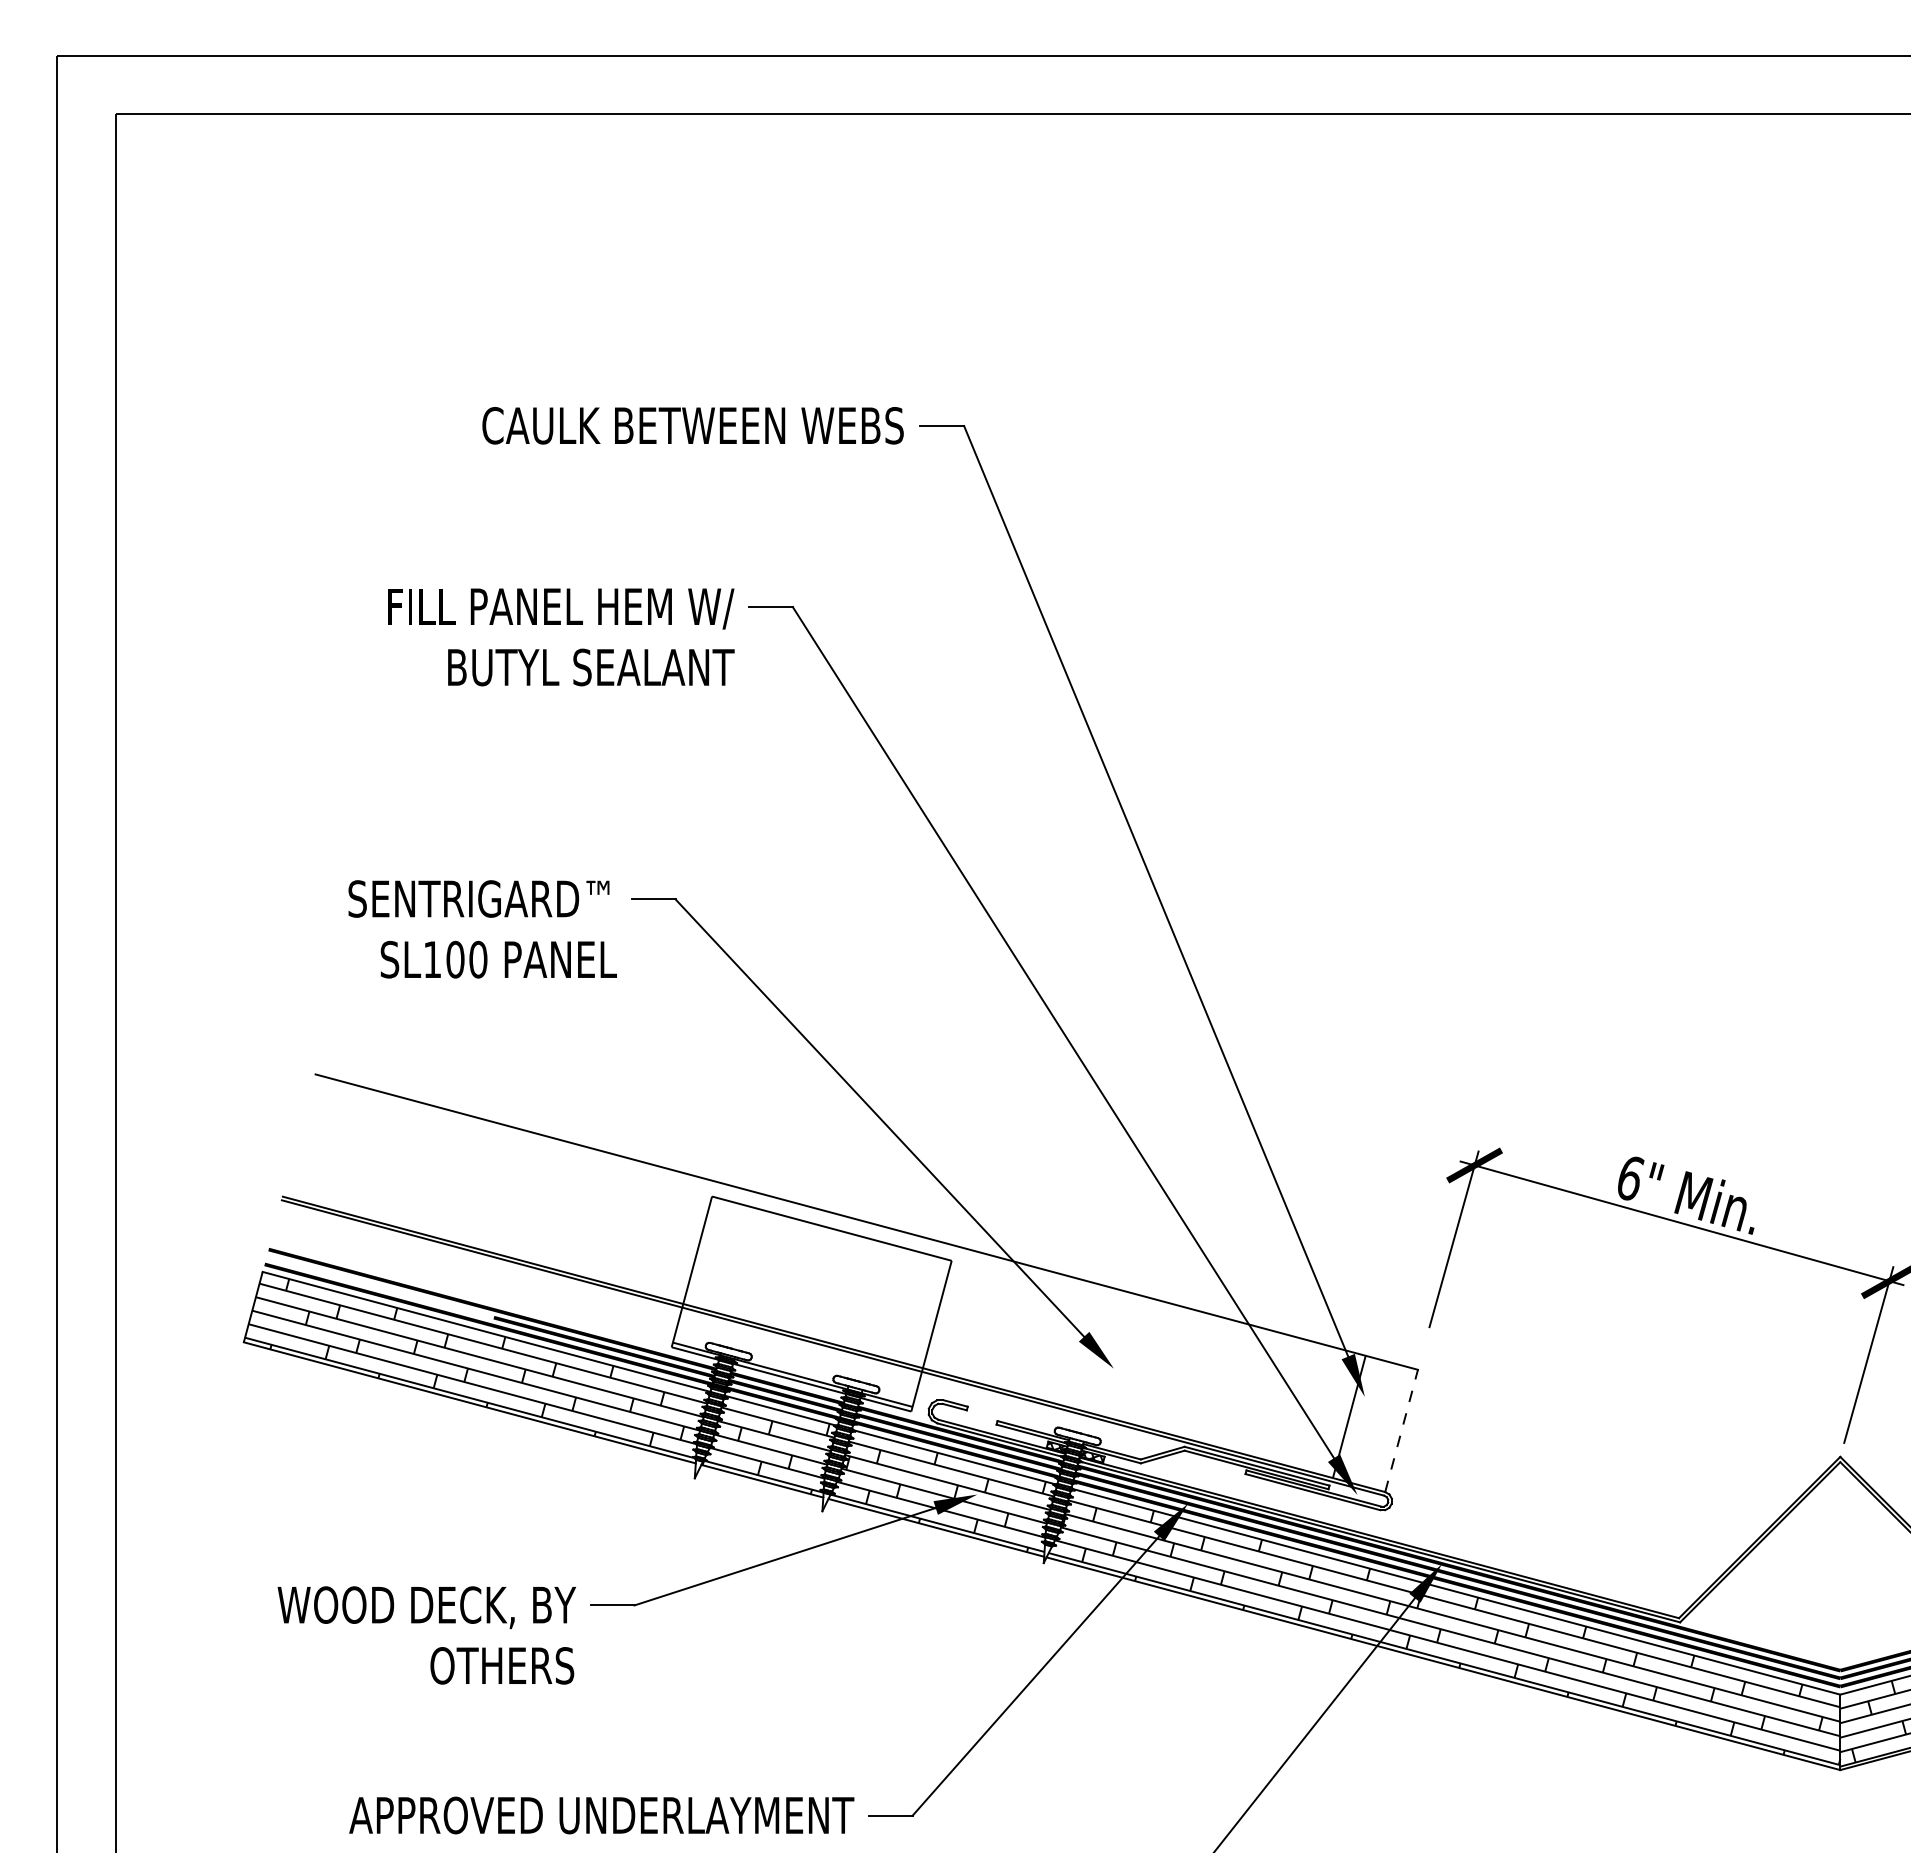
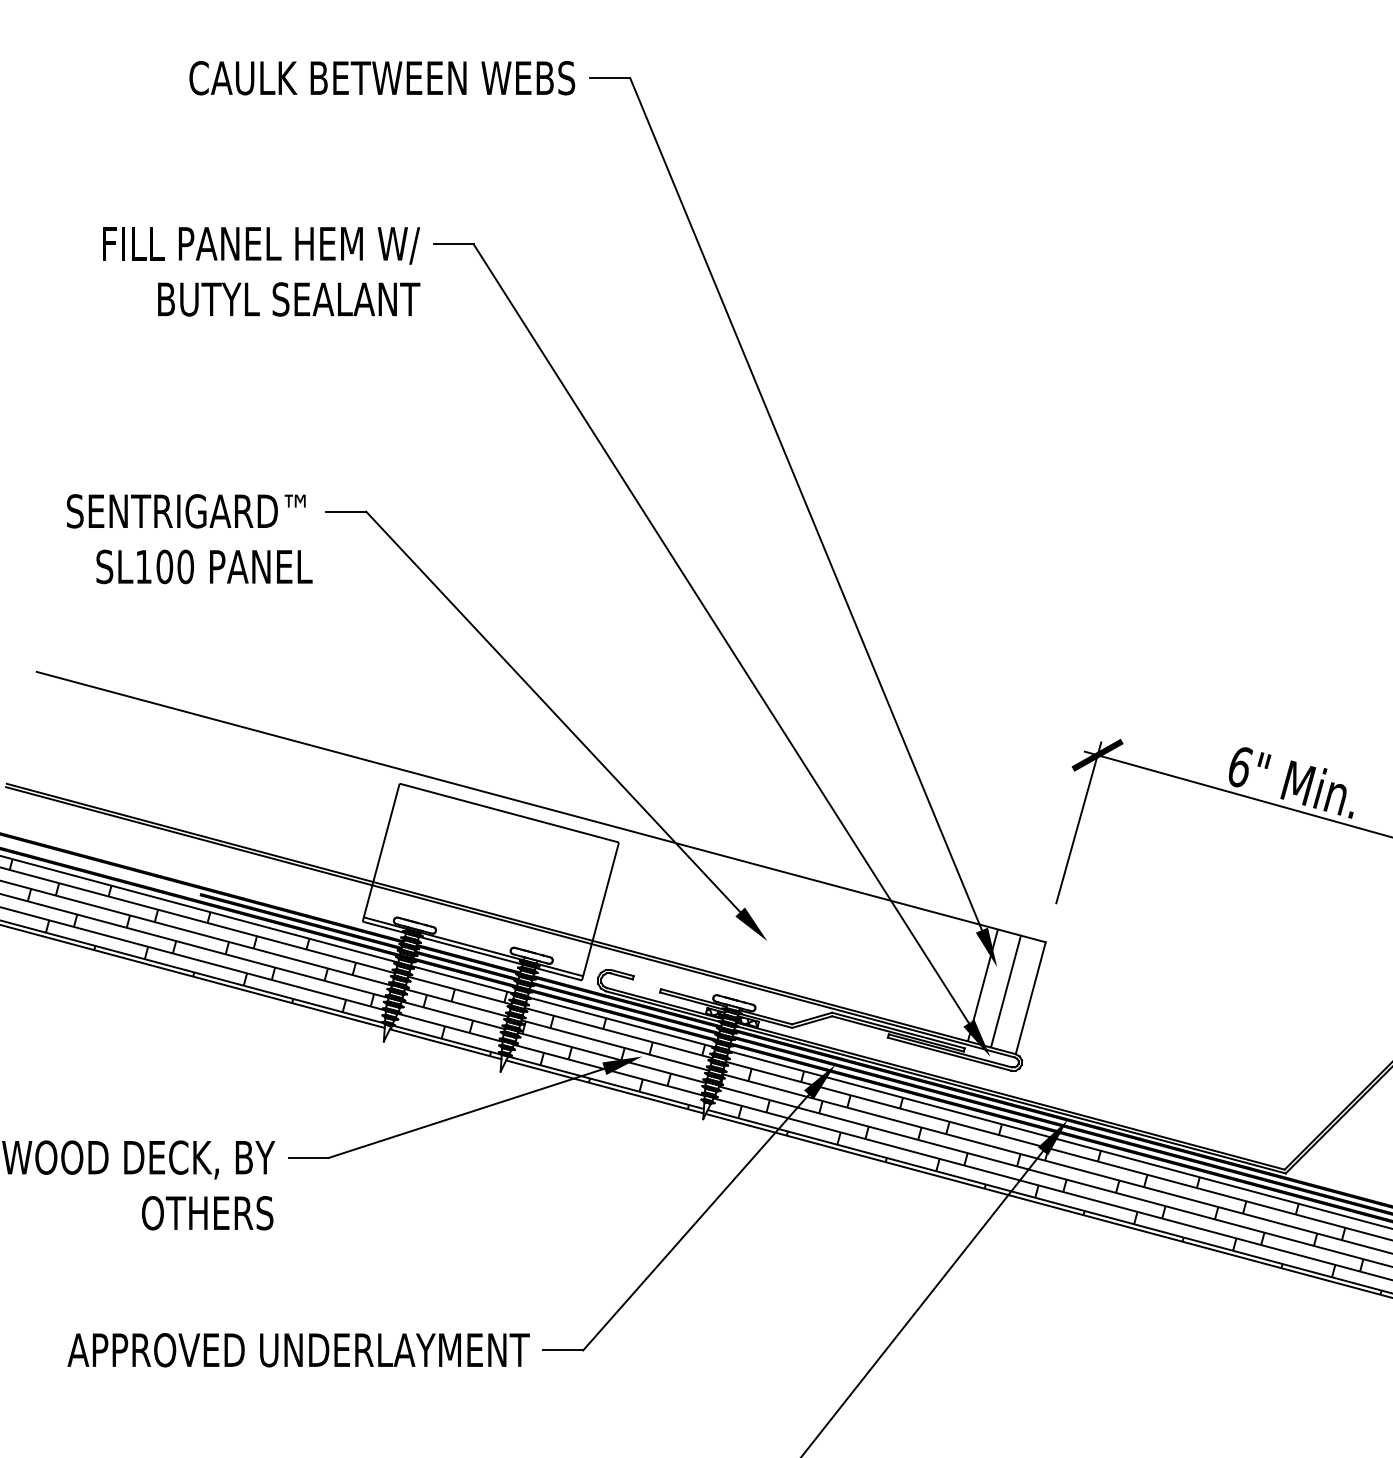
line: (1374, 1423) -> (1005, 991), added
line: (1401, 1430) -> (1030, 997), dashed -> solid

